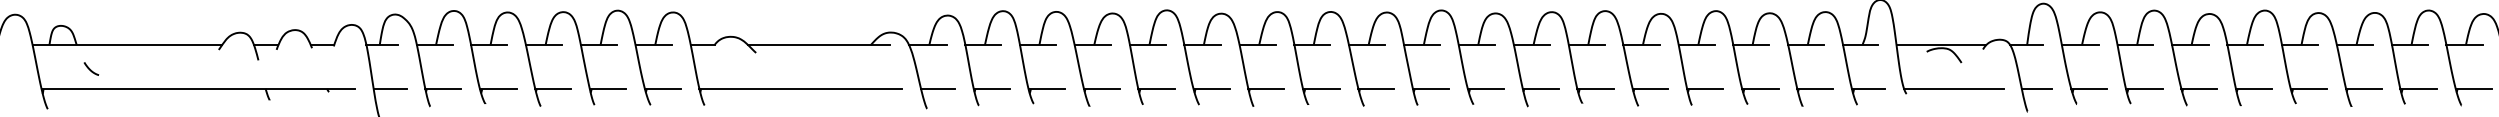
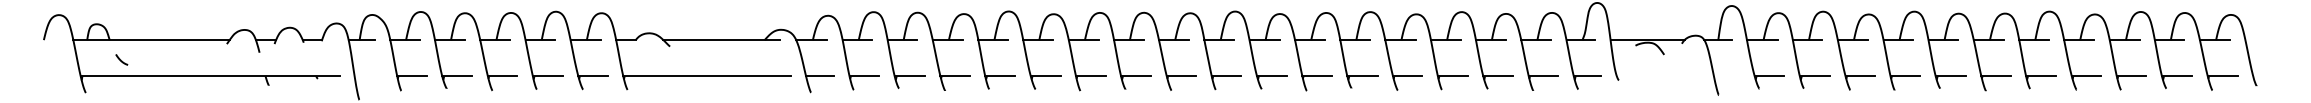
line: (389, 89) -> (367, 76), removed
line: (1953, 89) -> (1657, 76), removed
line: (2037, 89) -> (1726, 76), removed

